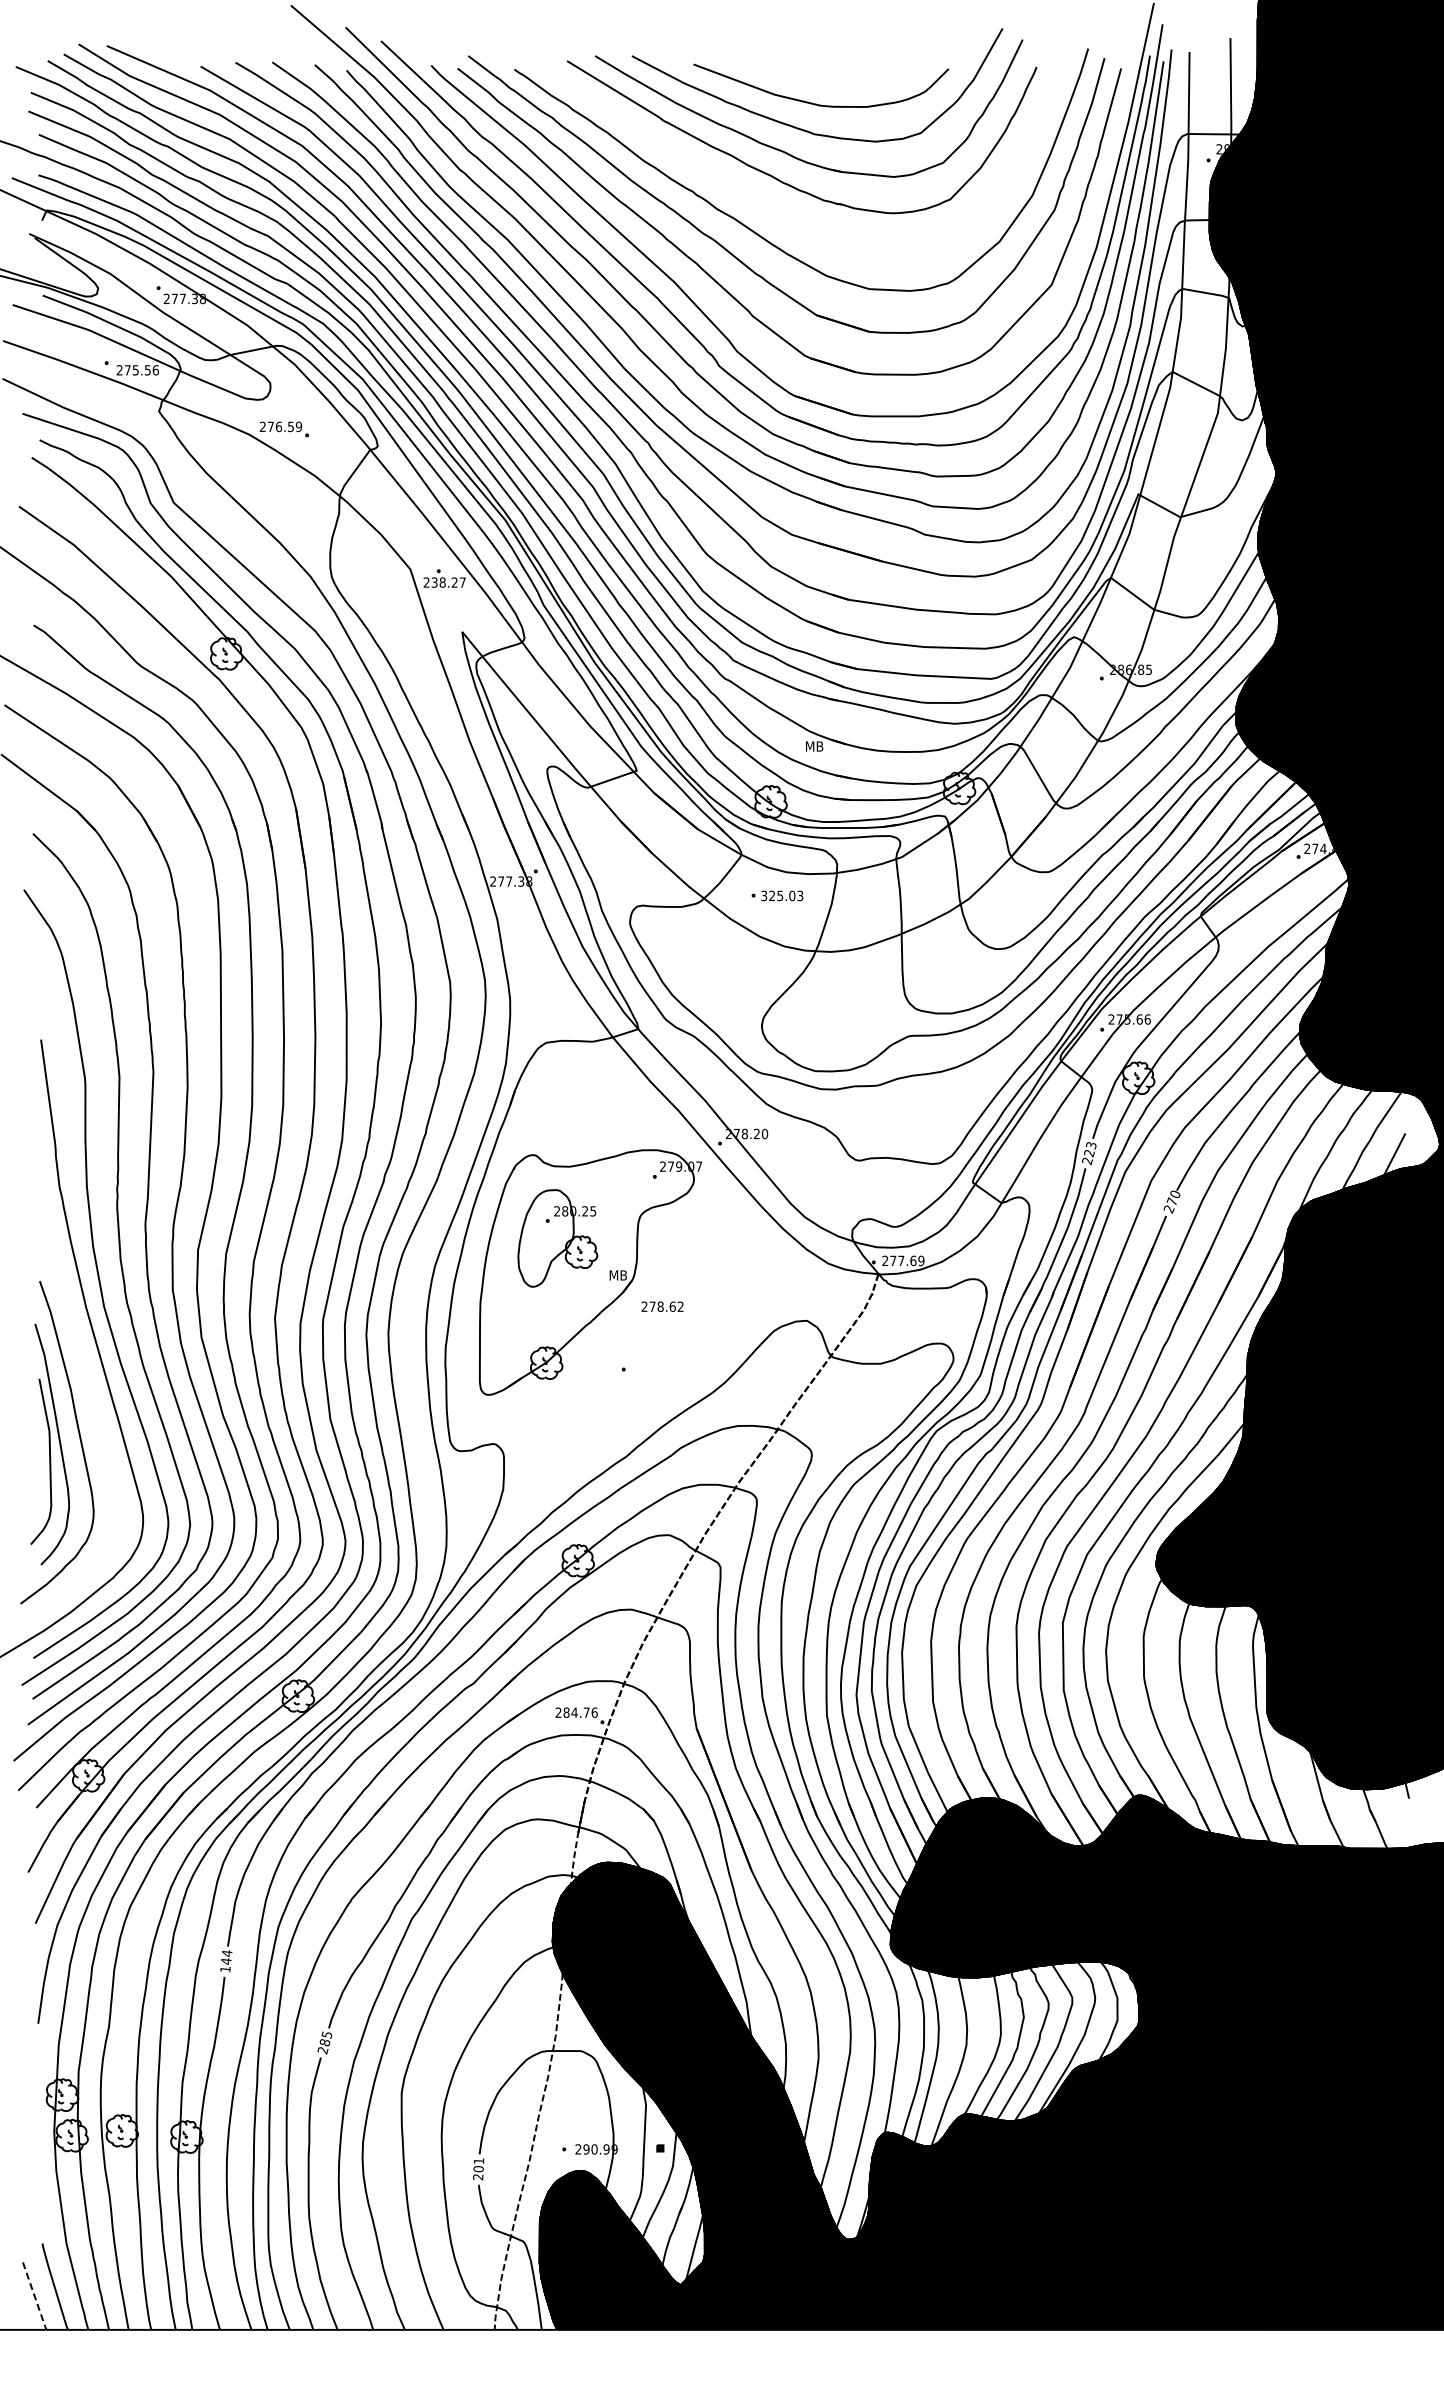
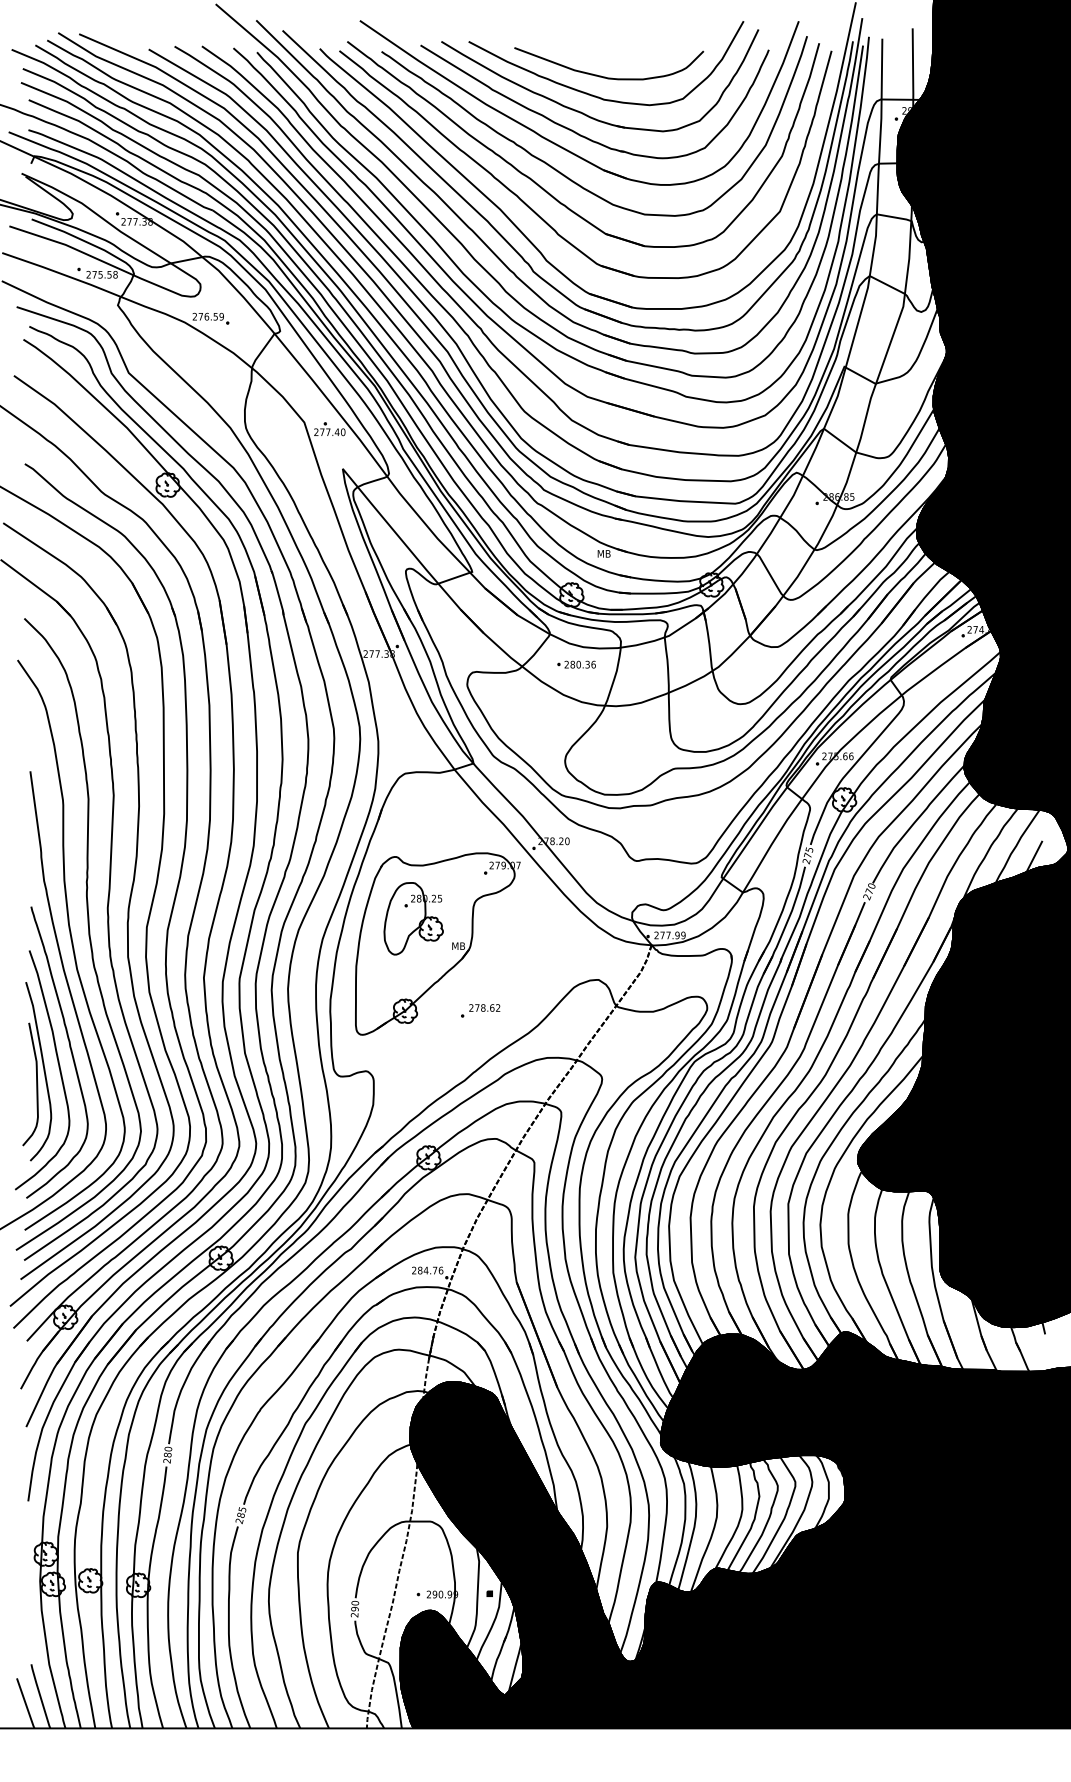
part: (750, 193) -> (556, 143), added
text: (155, 370) -> (115, 274), 275.56 -> 275.58
text: (448, 582) -> (332, 432), 238.27 -> 277.40
text: (782, 895) -> (580, 664), 325.03 -> 280.36
text: (1089, 1149) -> (808, 852), 223 -> 275
text: (913, 1260) -> (677, 935), 277.69 -> 277.99
text: (662, 1306) -> (484, 1007), moved
curve: (94, 1413) -> (70, 1048), added
text: (226, 1961) -> (167, 1455), 144 -> 280
text: (478, 2165) -> (354, 1606), 201 -> 290
line: (35, 2297) -> (26, 1704), dashed -> solid

